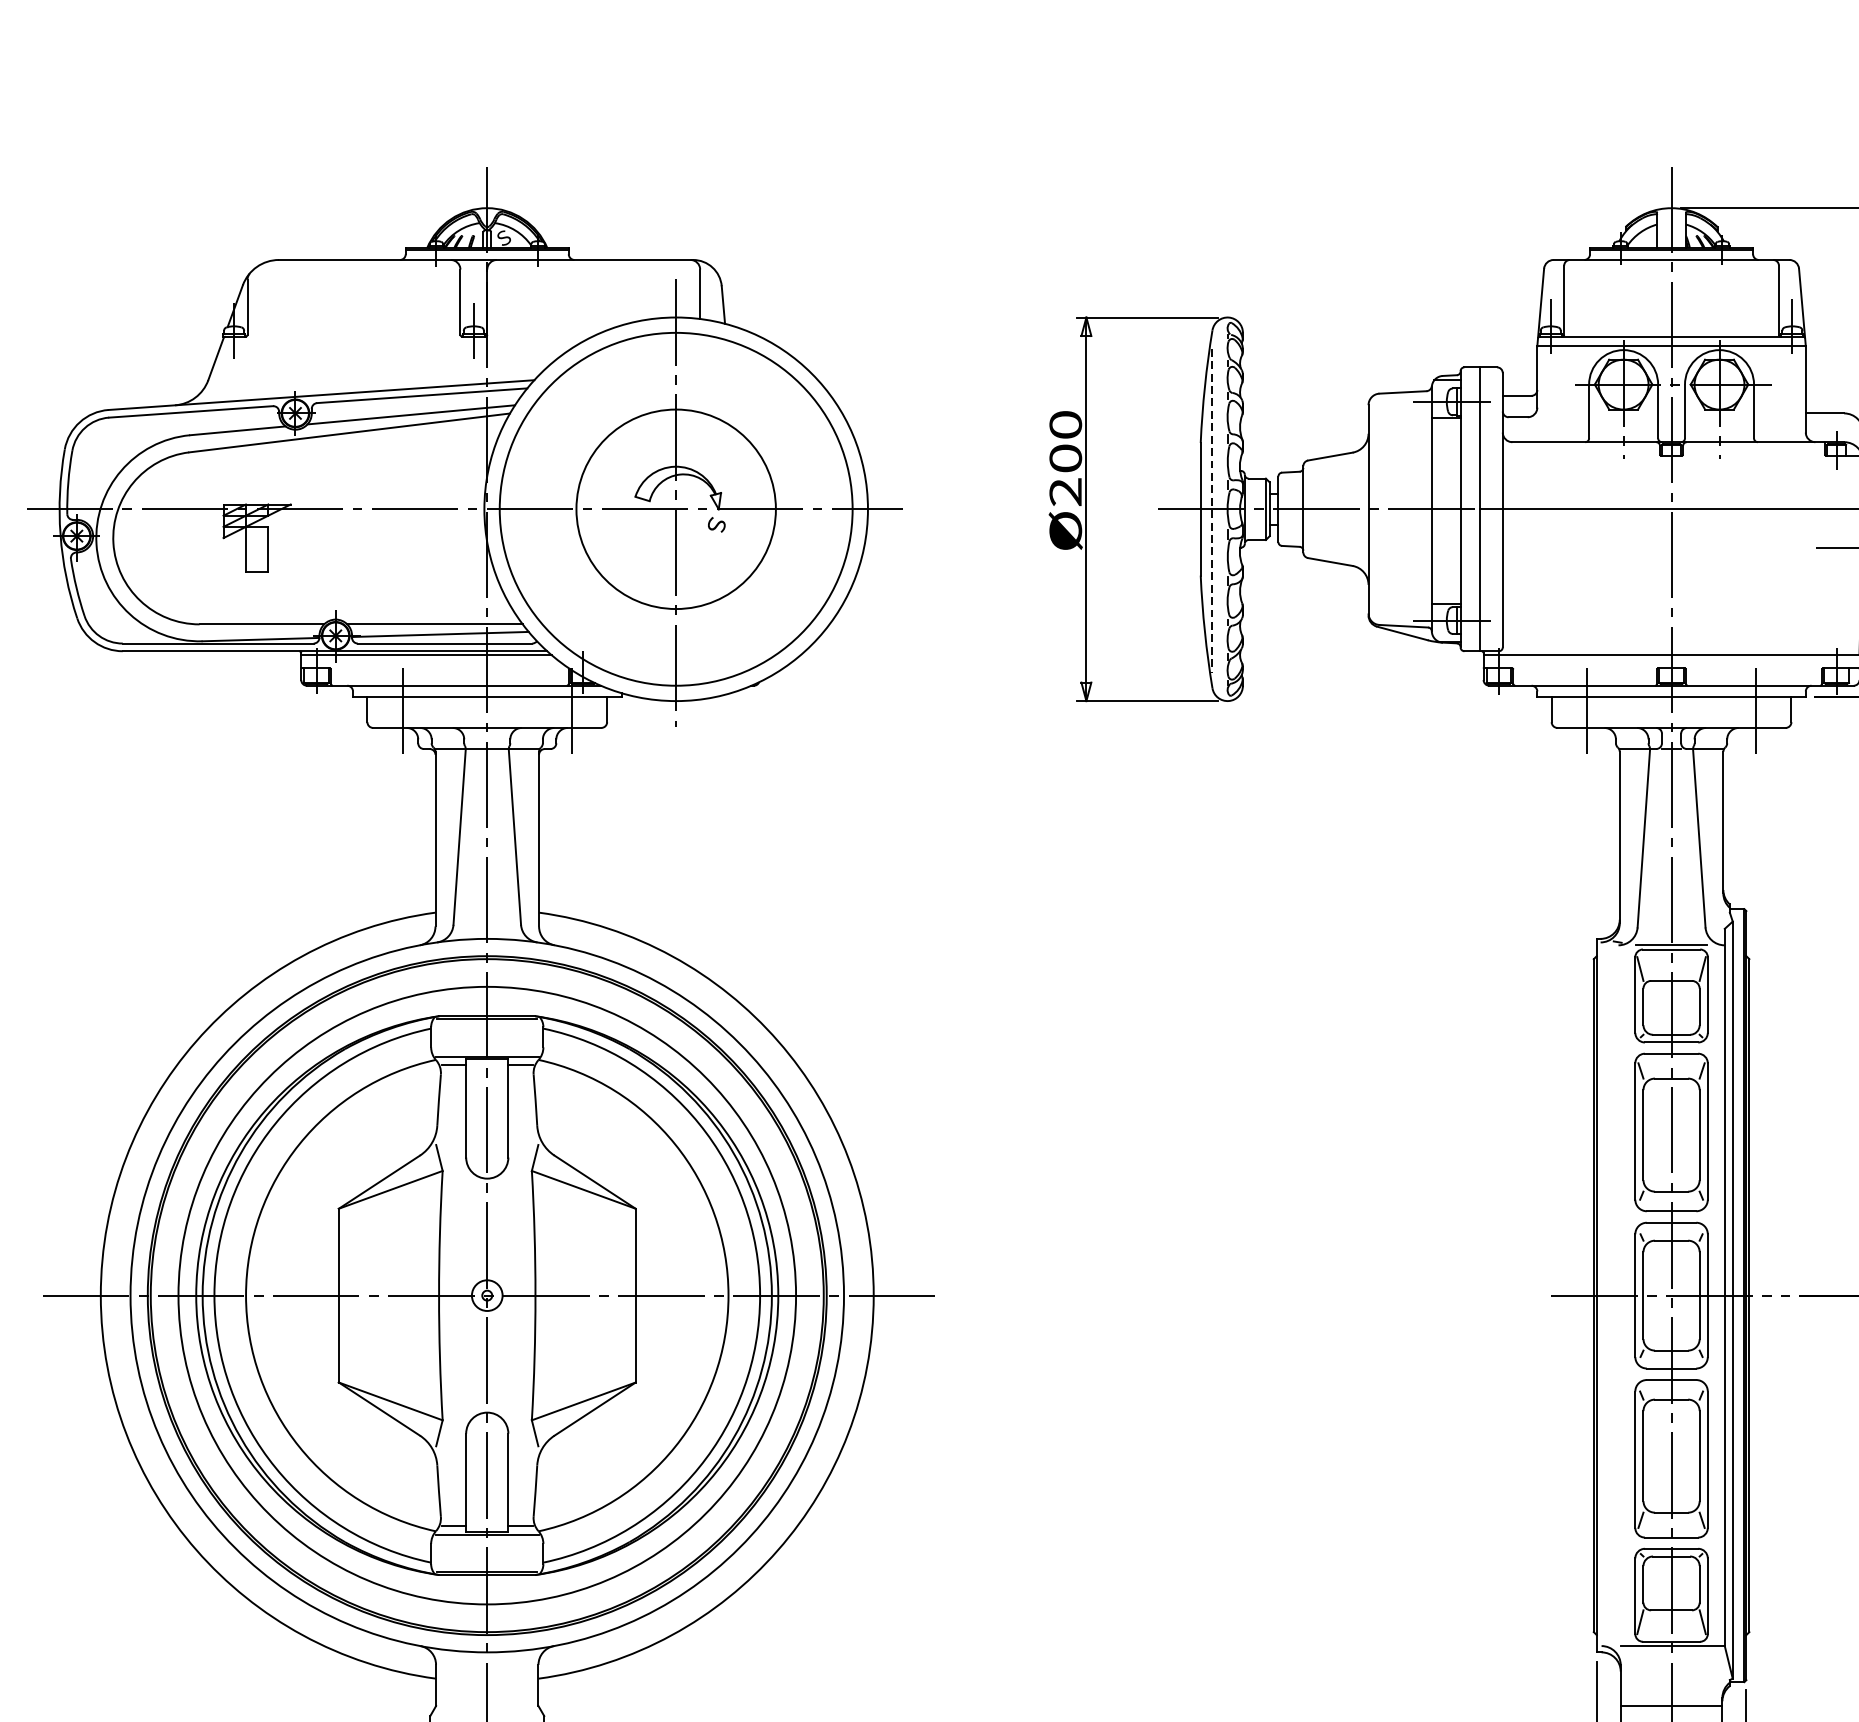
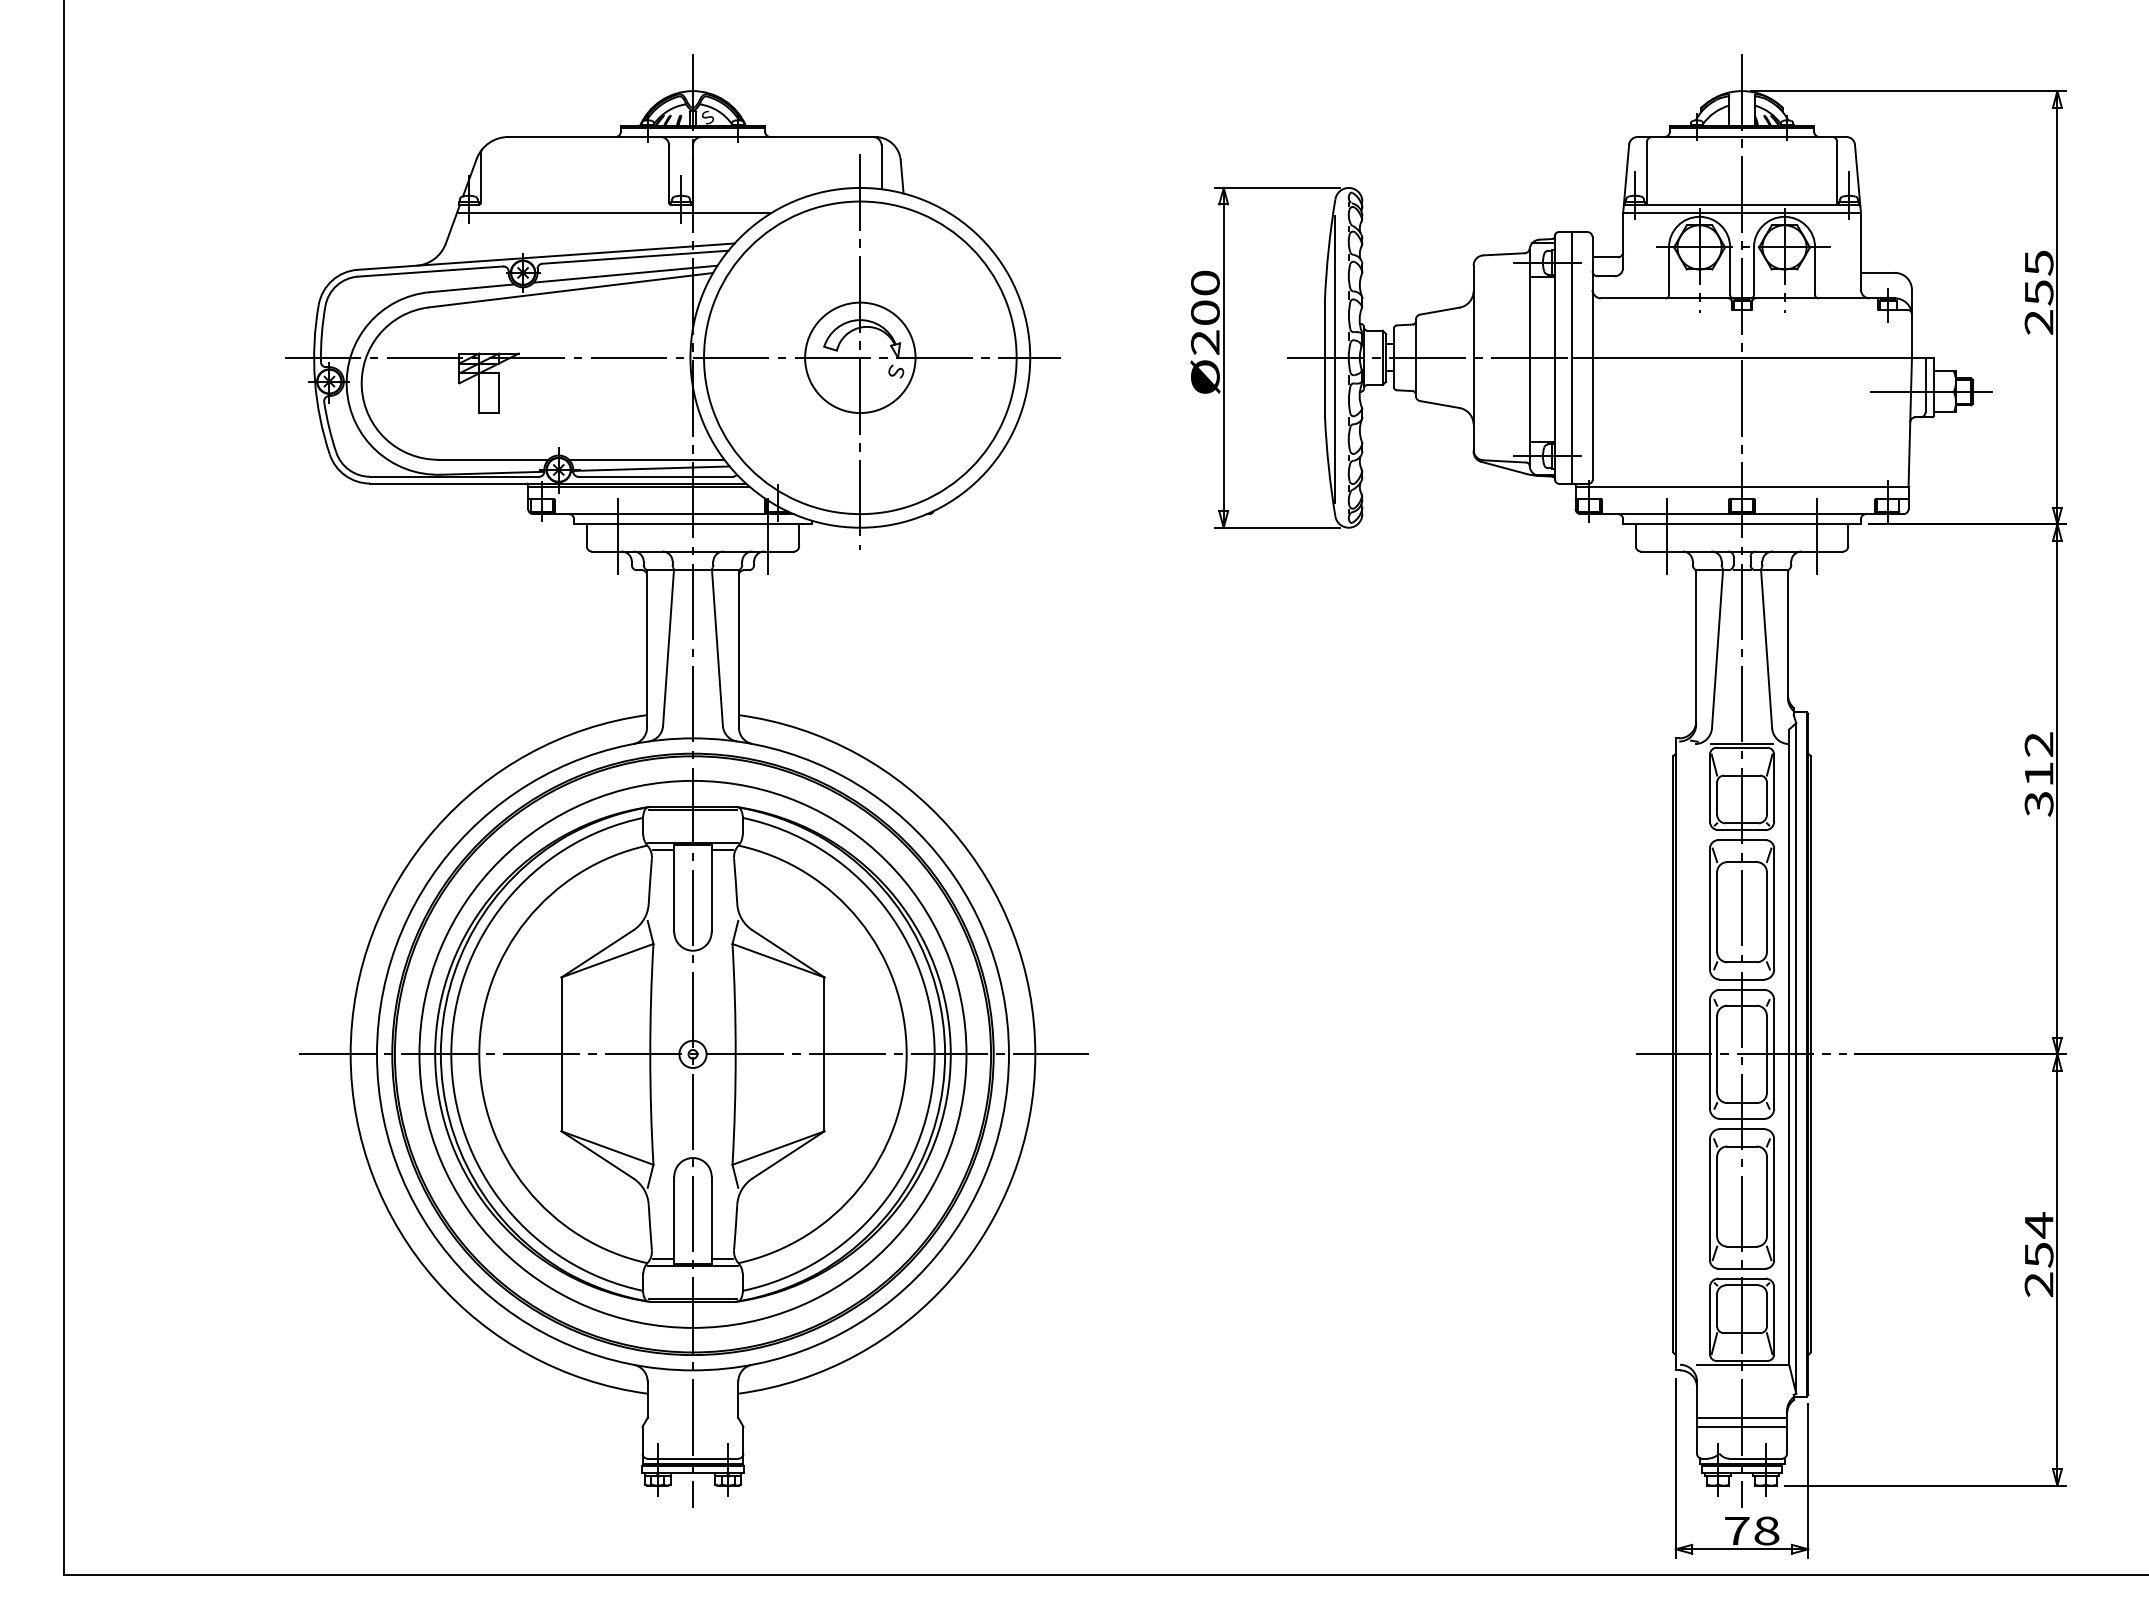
line: (397, 346) -> (613, 213), added
circle: (676, 508) -> (860, 357), size x0.62
line: (1212, 511) -> (1335, 359), dashed -> solid
line: (1672, 1715) -> (1742, 1426), added

